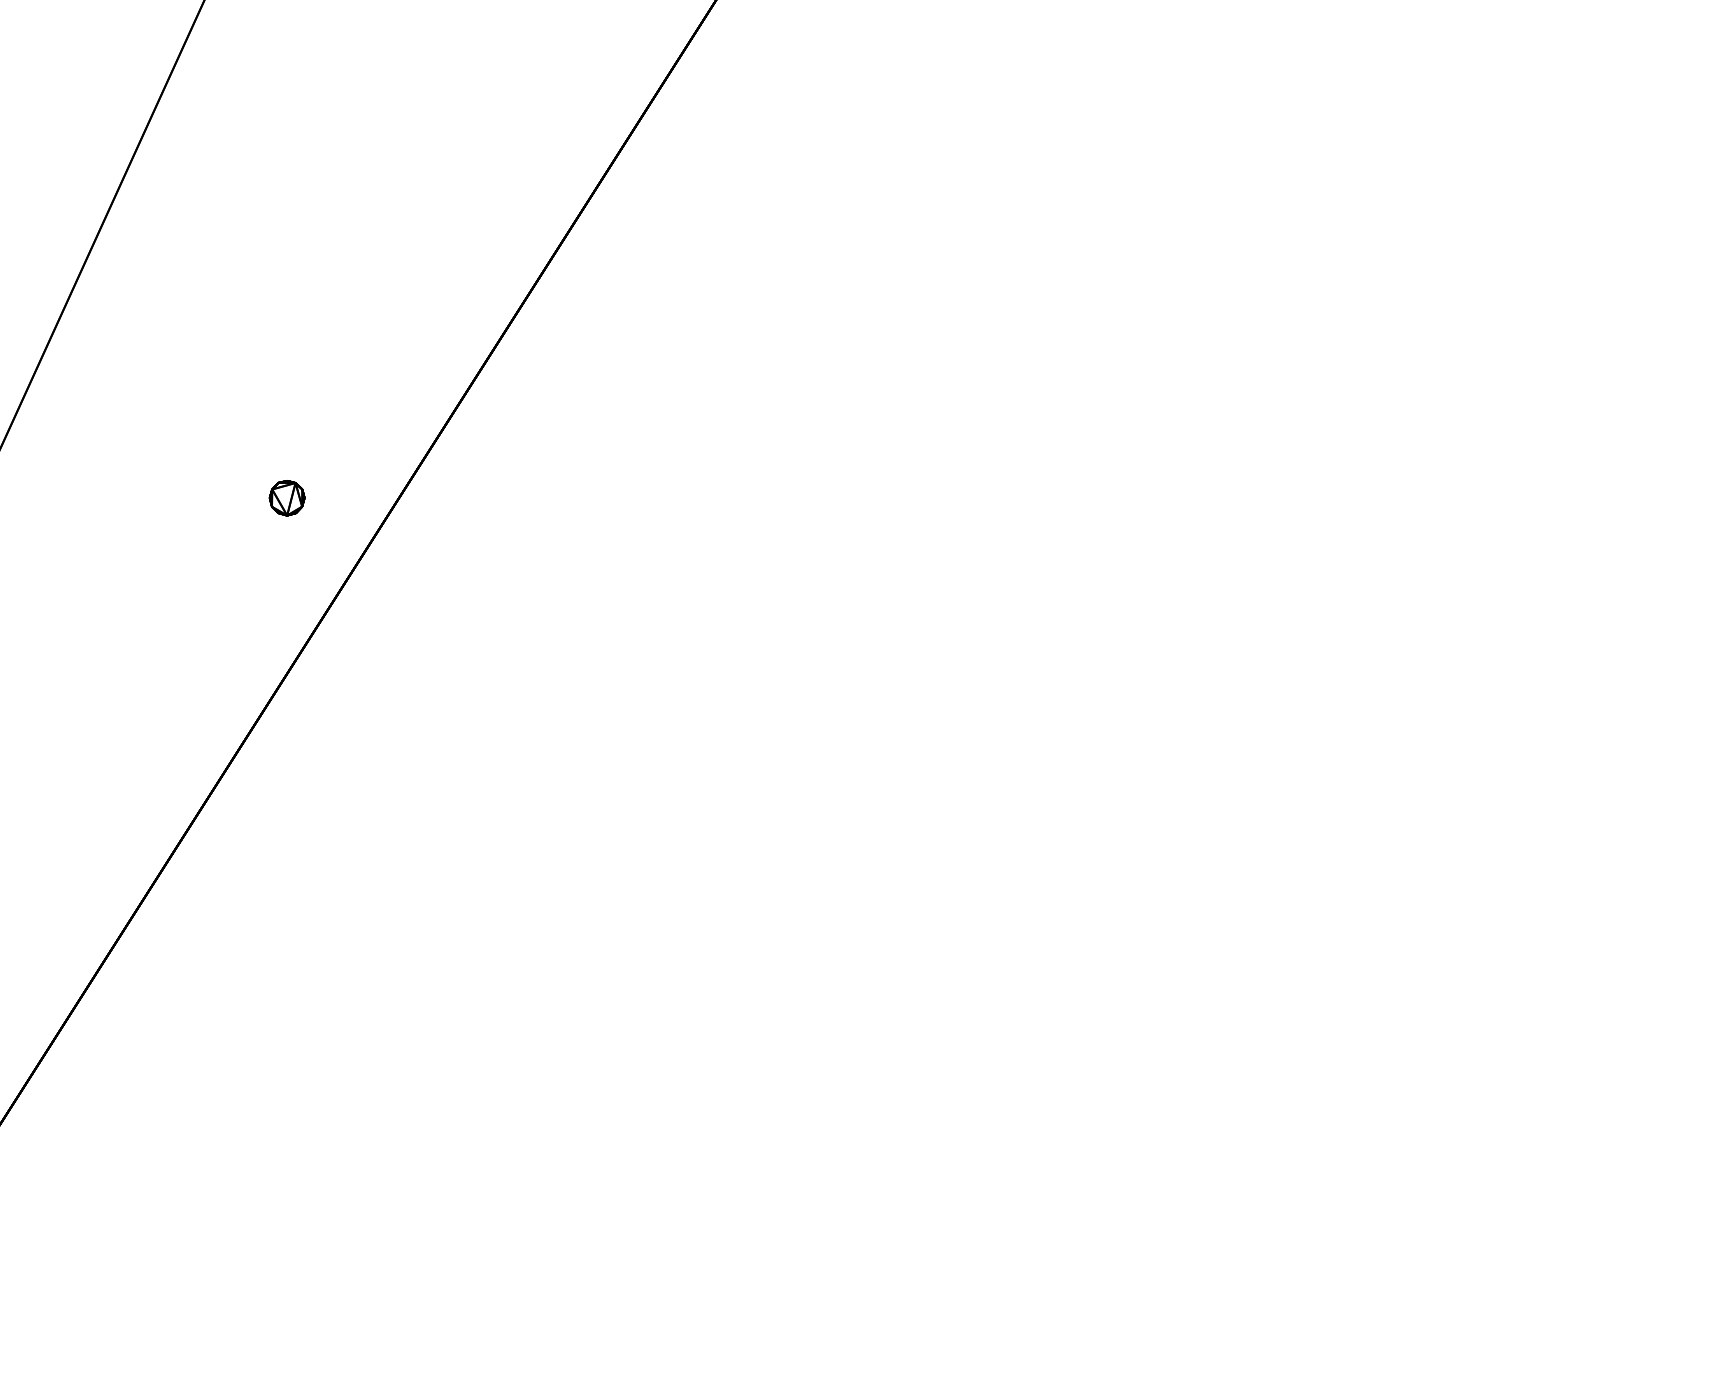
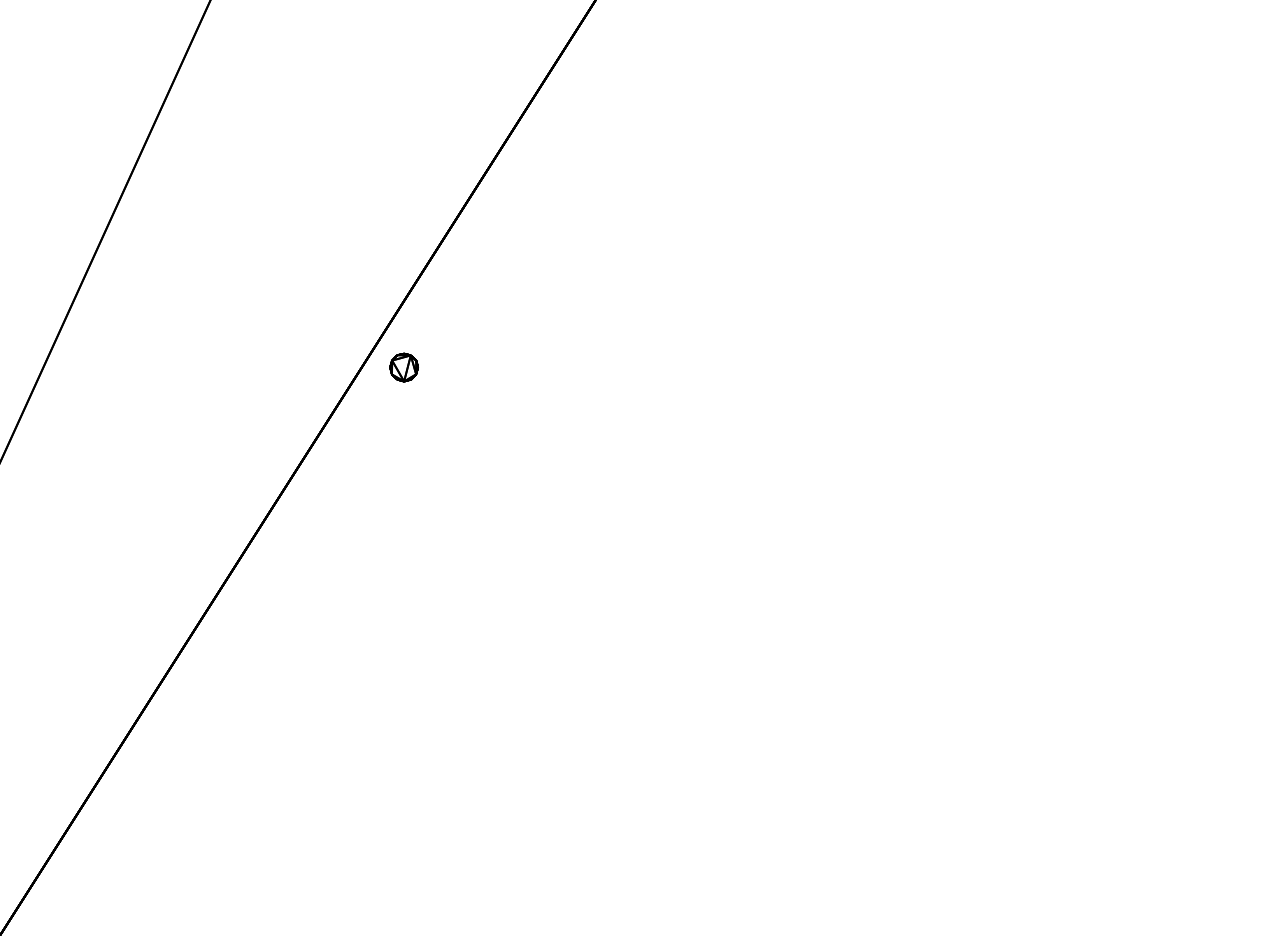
part: (286, 498) -> (403, 367), moved

